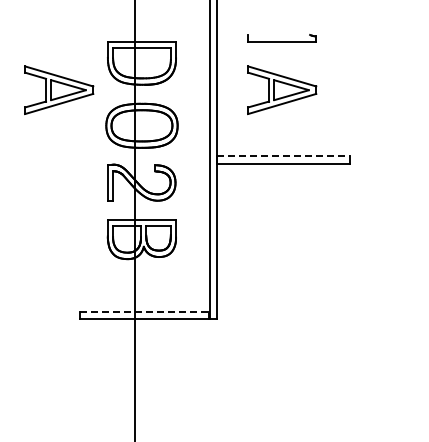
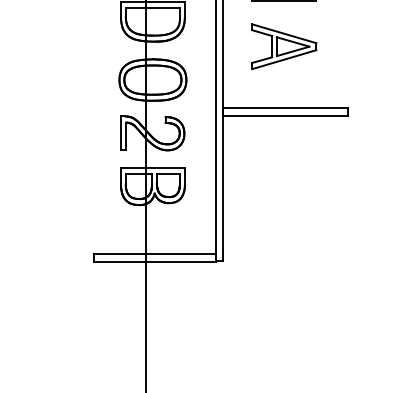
part: (59, 89) -> (75, 46), removed
line: (283, 156) -> (285, 108), dashed -> solid
line: (144, 311) -> (155, 254), dashed -> solid

